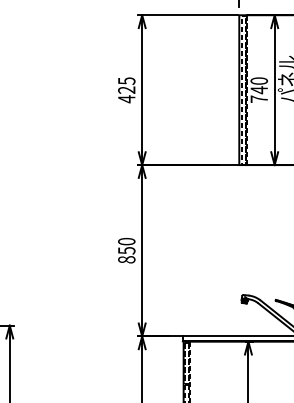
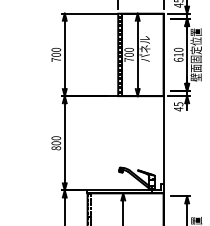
text: (125, 89) -> (55, 54), 425 -> 700
text: (257, 89) -> (128, 54), 740 -> 700
text: (125, 251) -> (55, 143), 850 -> 800

